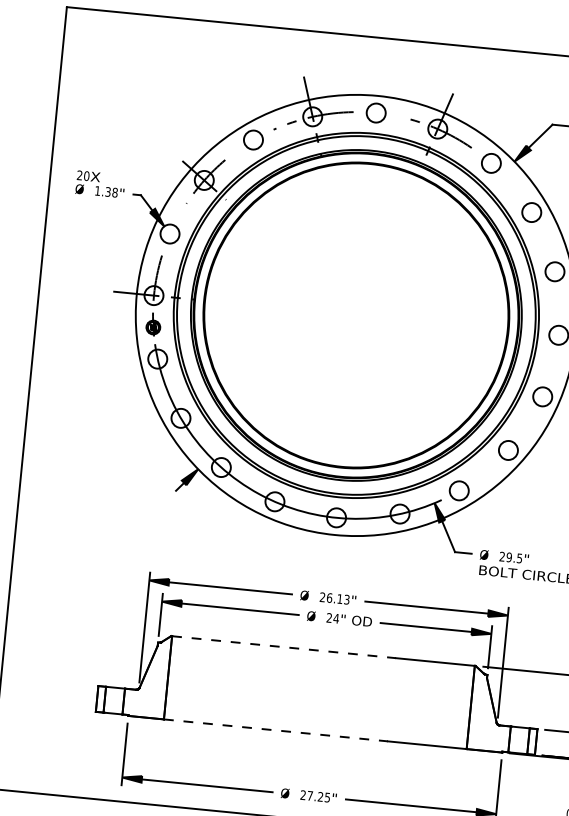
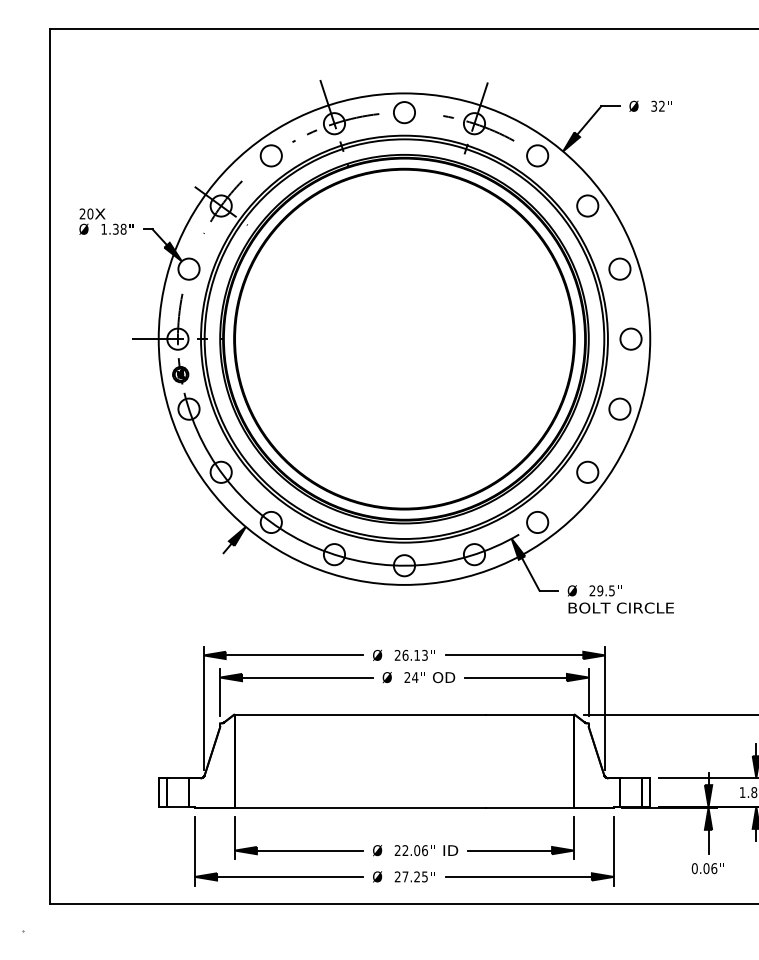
line: (284, 646) -> (360, 714), dashed -> solid
line: (276, 729) -> (360, 807), dashed -> solid
part: (312, 767) -> (404, 845), added

